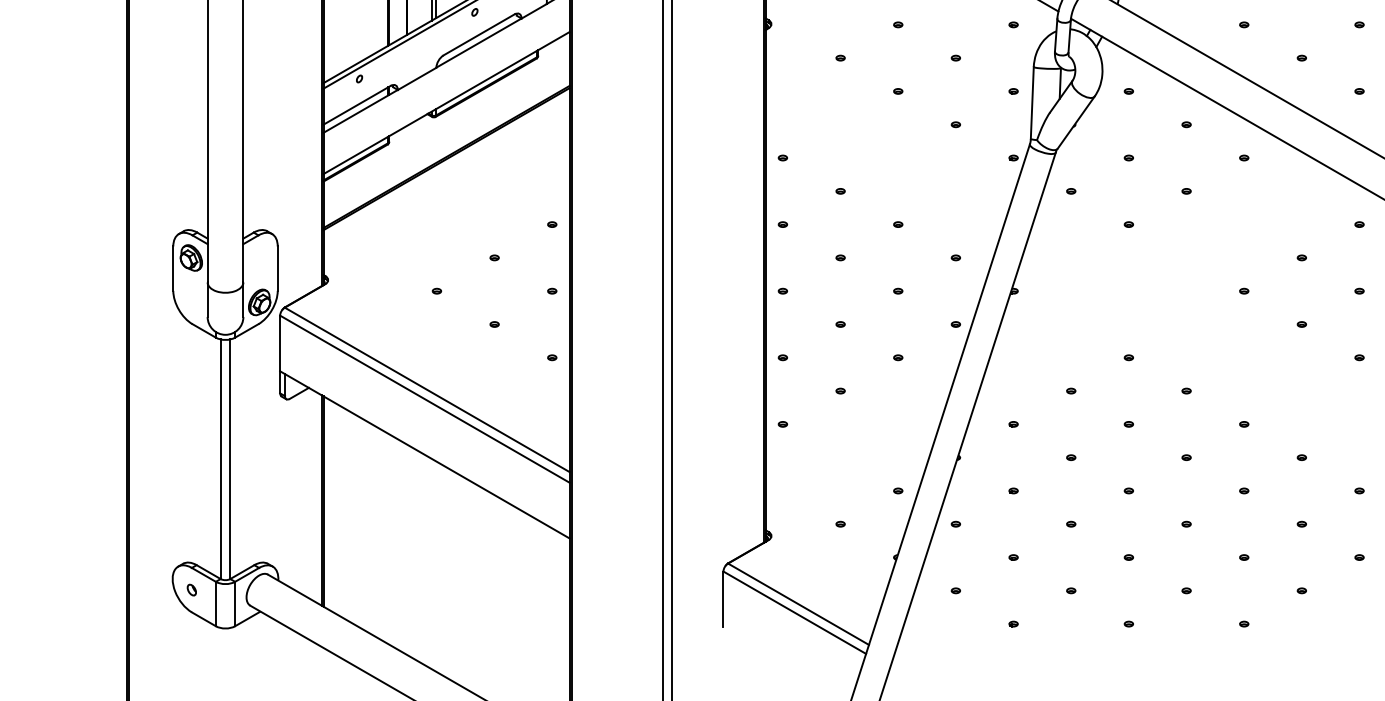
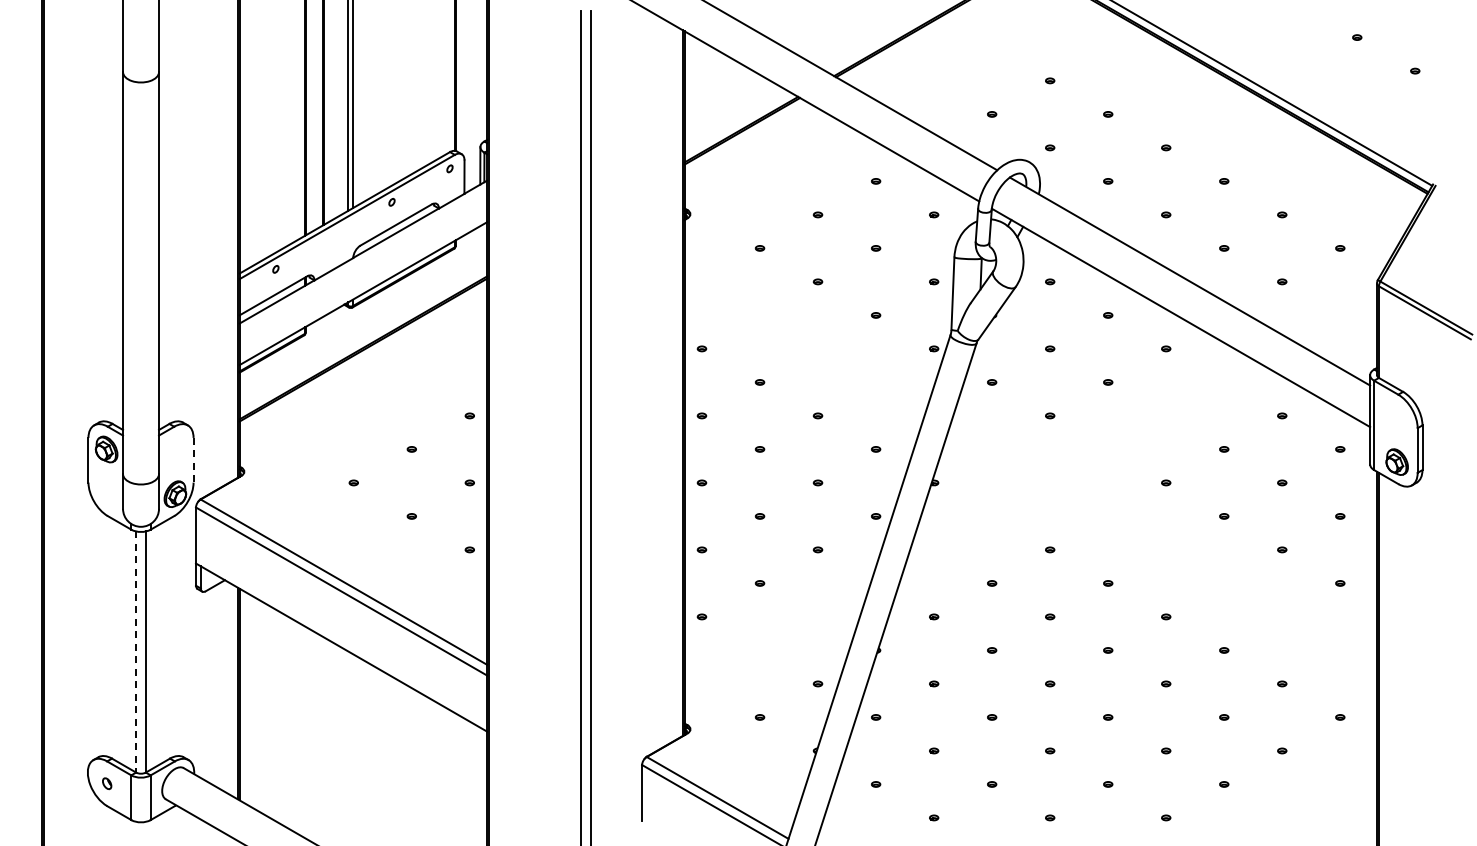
line: (277, 268) -> (193, 460), solid -> dashed
line: (221, 459) -> (136, 652), solid -> dashed

